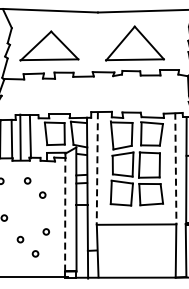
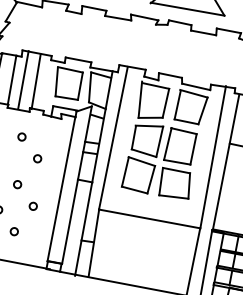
line: (175, 168) -> (212, 157), dashed -> solid
line: (97, 169) -> (113, 139), dashed -> solid
line: (65, 214) -> (61, 188), dashed -> solid
circle: (30, 217) -> (16, 184), added

